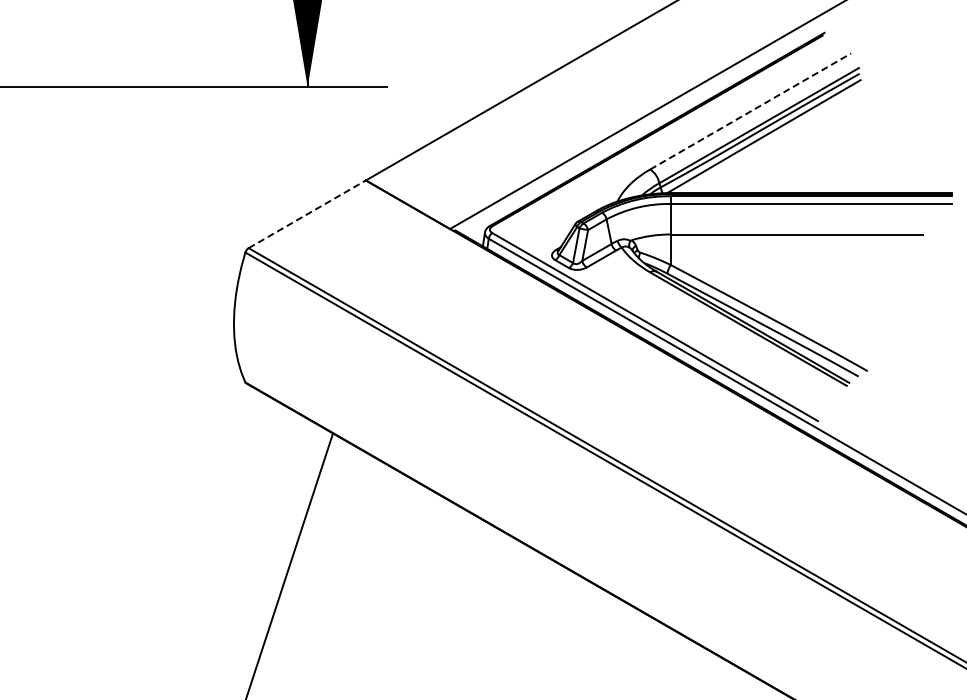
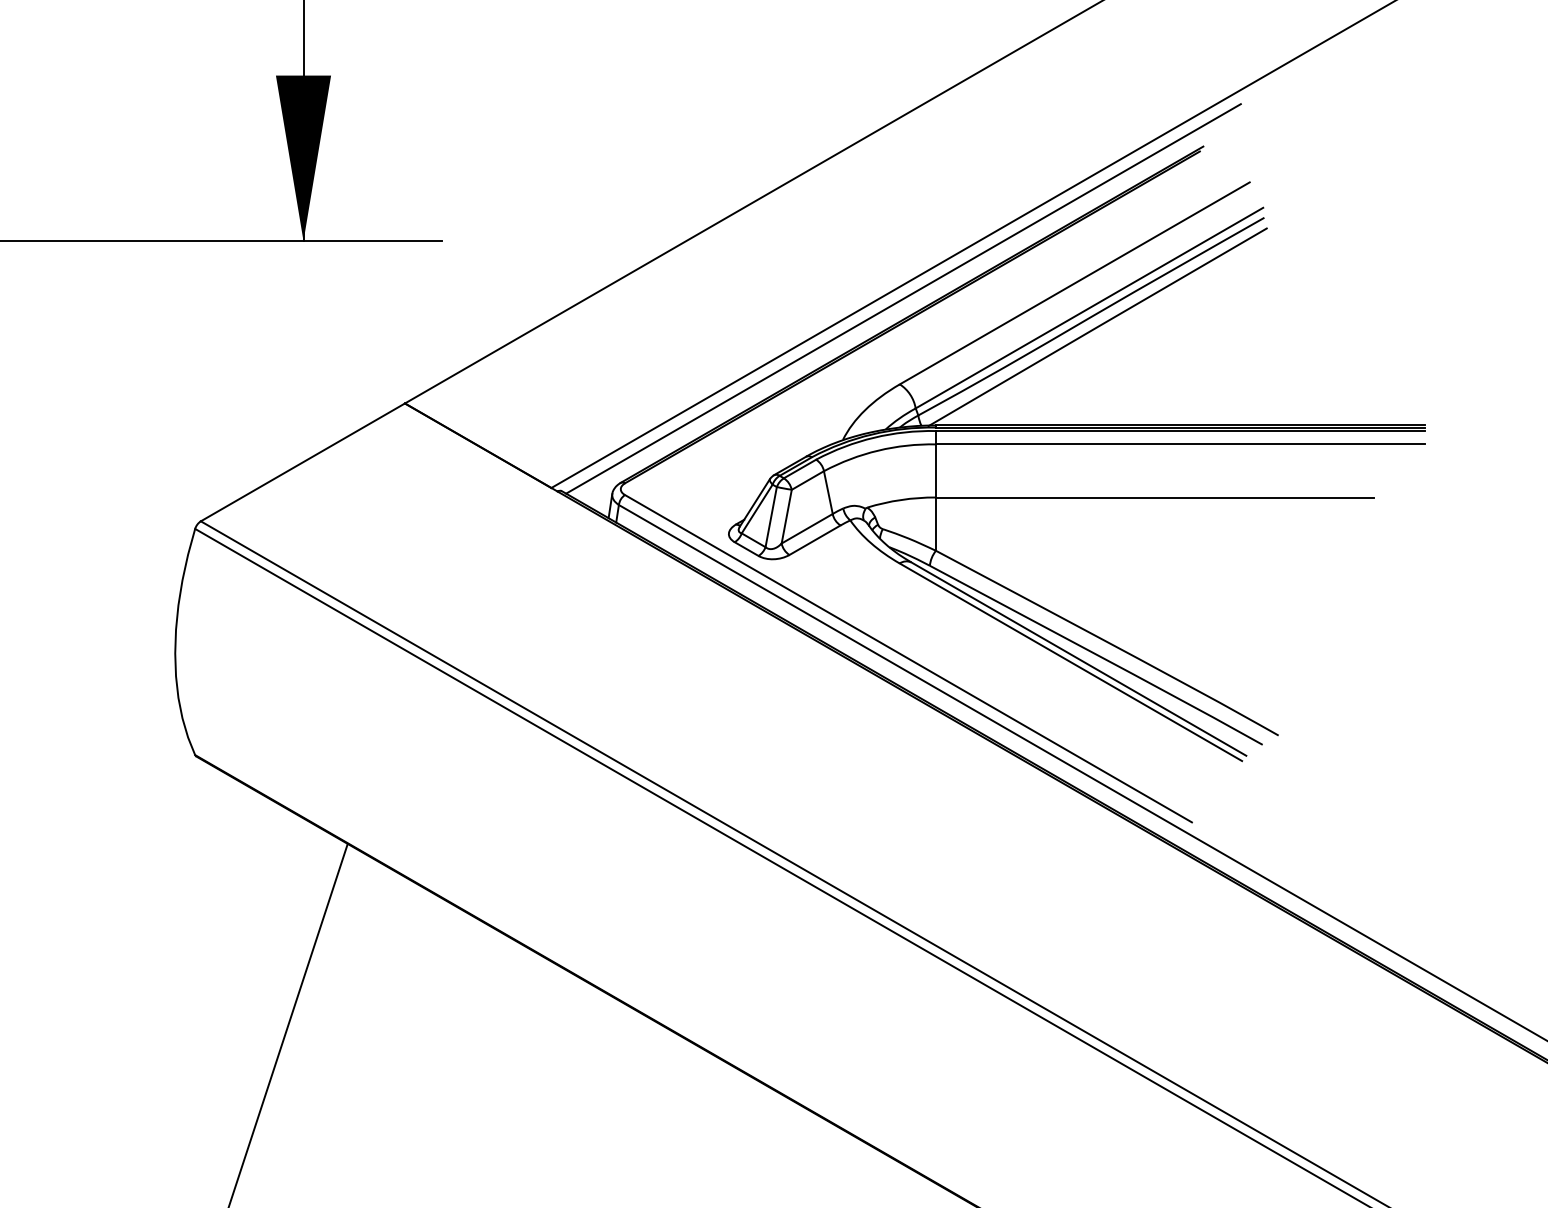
line: (751, 111) -> (1076, 283), dashed -> solid
line: (652, 120) -> (903, 299), added
line: (307, 214) -> (303, 462), dashed -> solid

